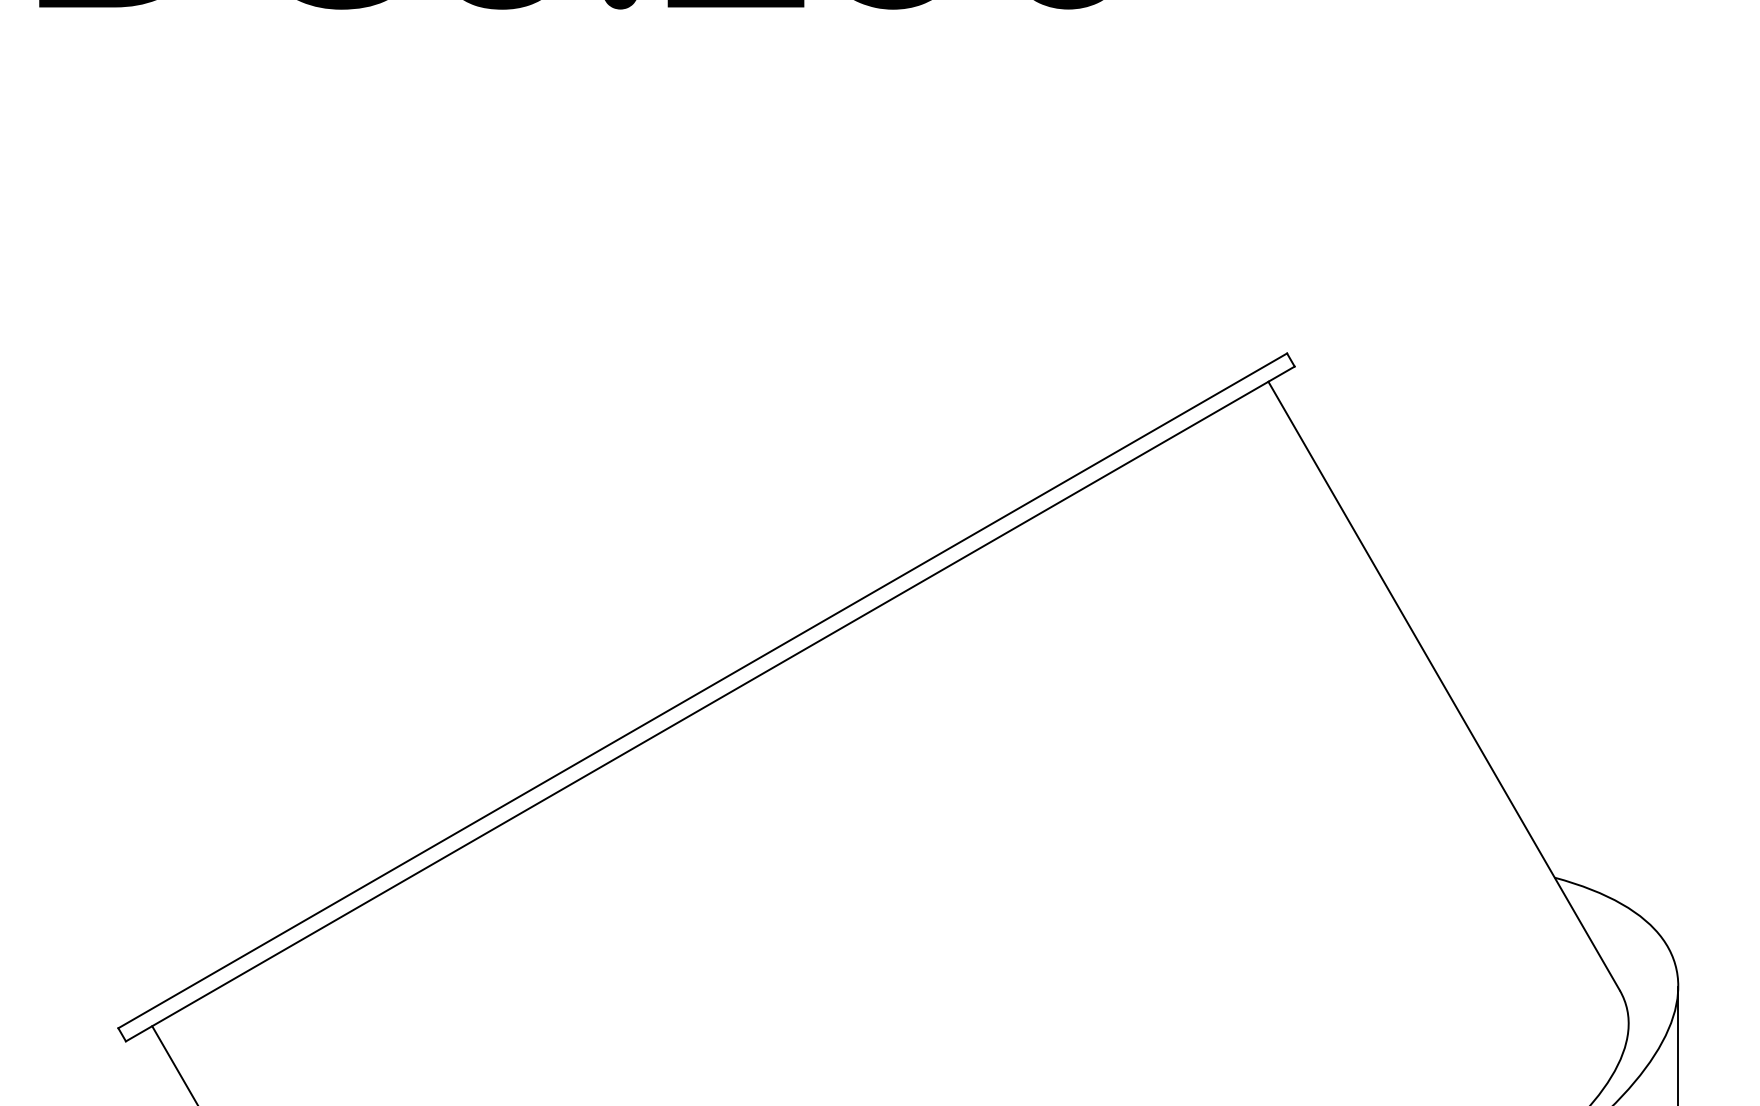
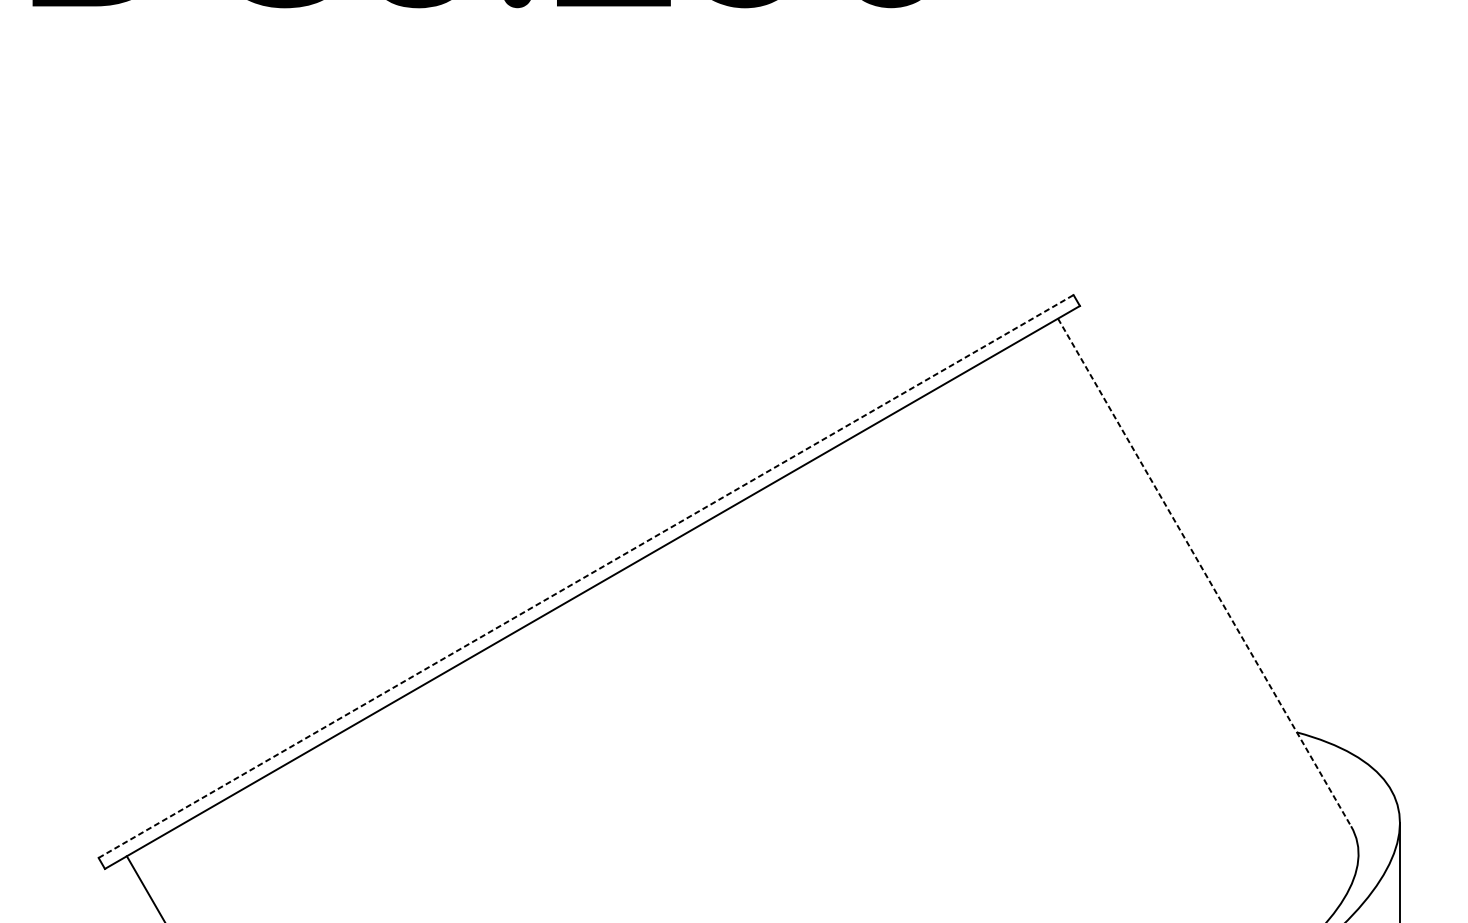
line: (1444, 686) -> (1204, 572), solid -> dashed
line: (702, 690) -> (585, 576), solid -> dashed

